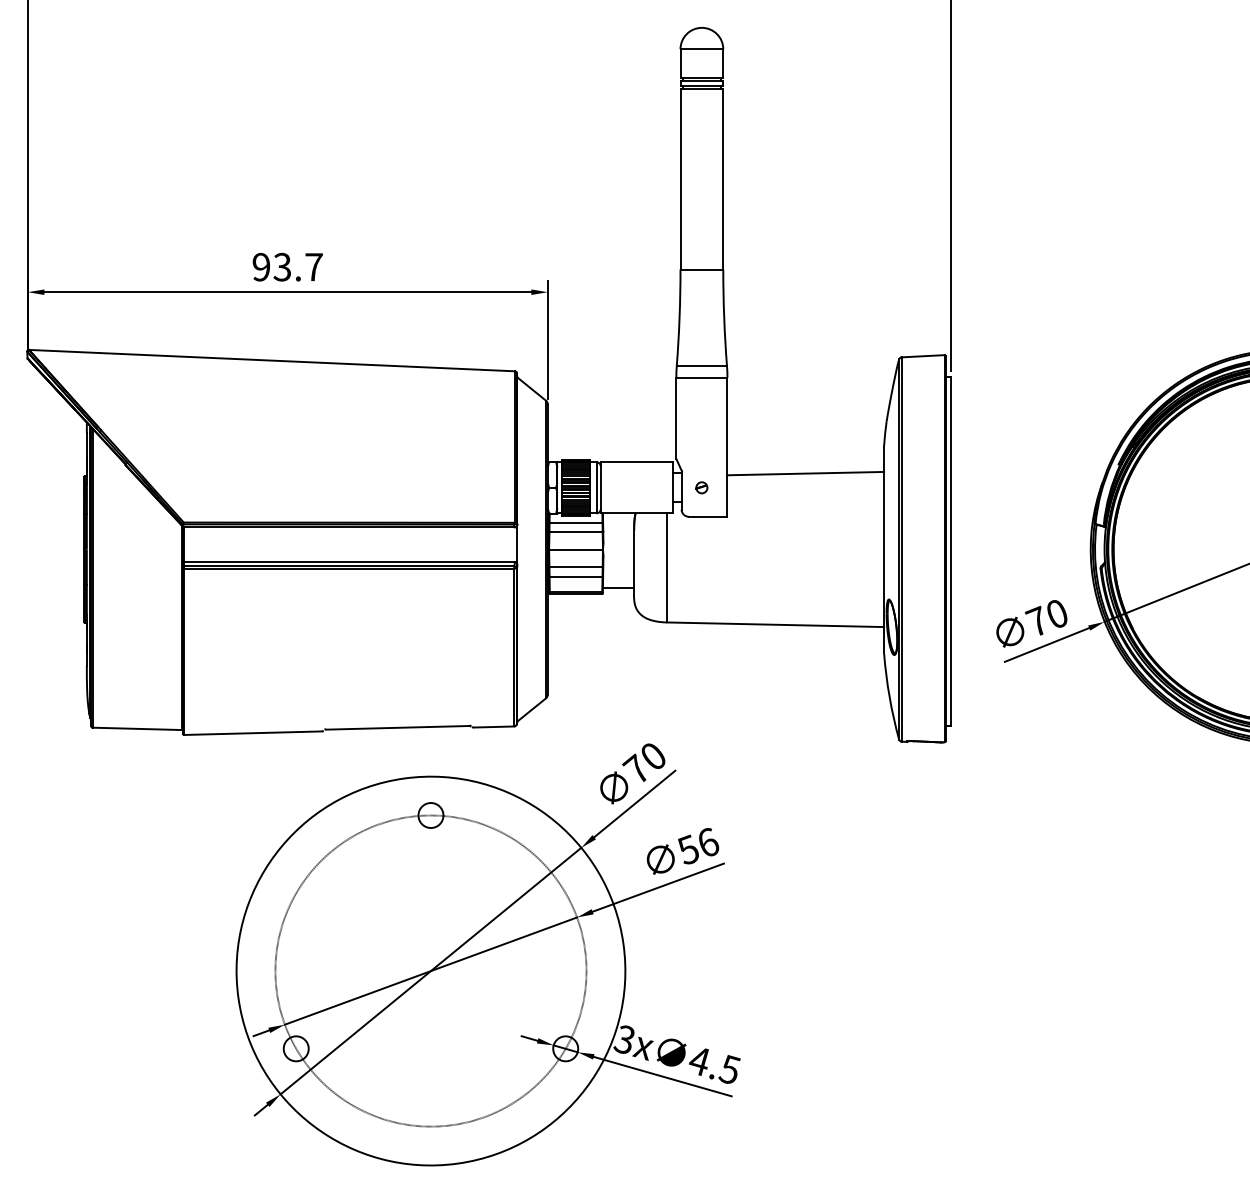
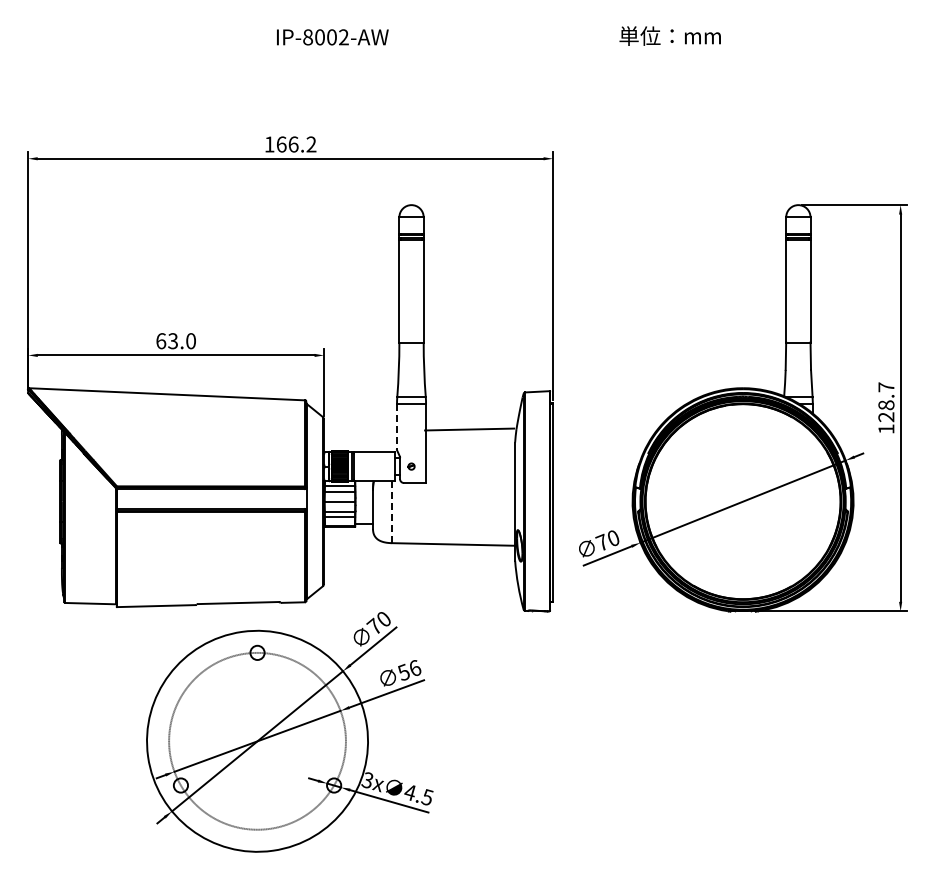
text: (286, 267) -> (175, 341), 93.7 -> 63.0
line: (677, 419) -> (397, 427), solid -> dashed
line: (805, 473) -> (469, 429), moved
line: (666, 568) -> (391, 512), solid -> dashed

